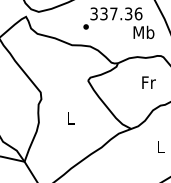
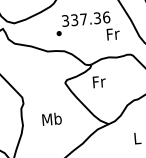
text: (143, 31) -> (112, 33), Mb -> Fr
text: (148, 82) -> (98, 81), moved
text: (70, 117) -> (51, 118), L -> Mb

